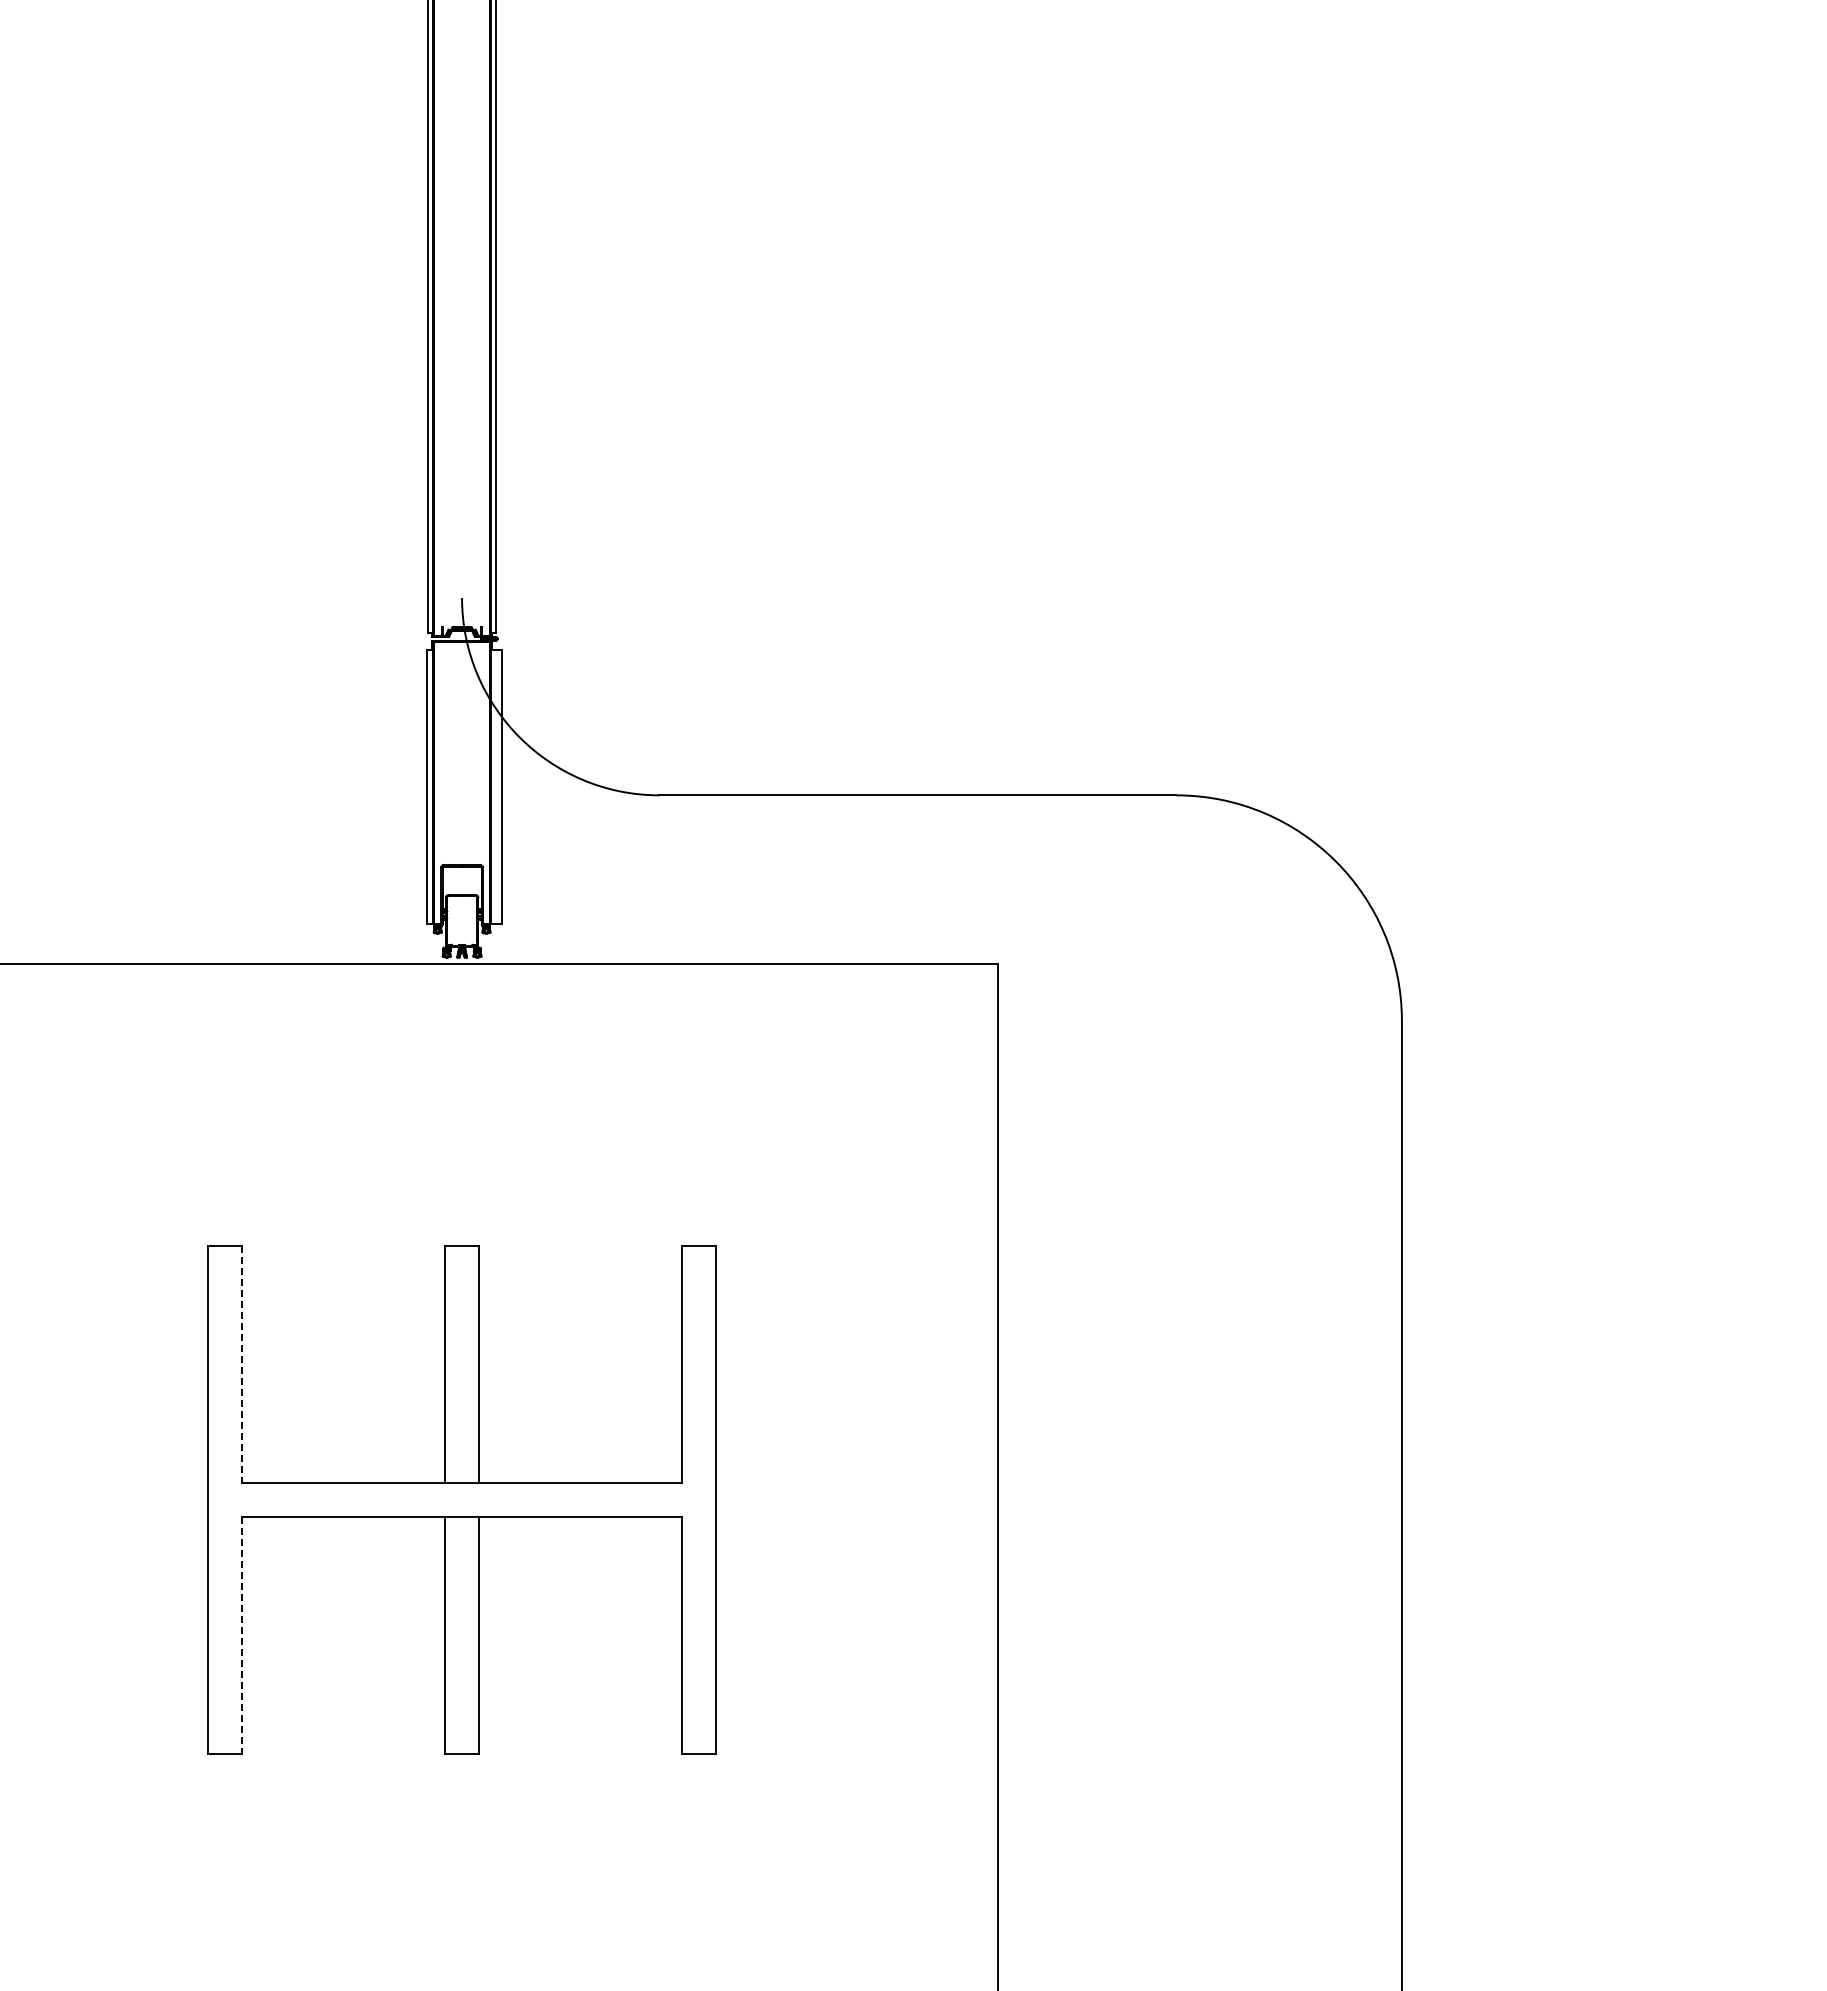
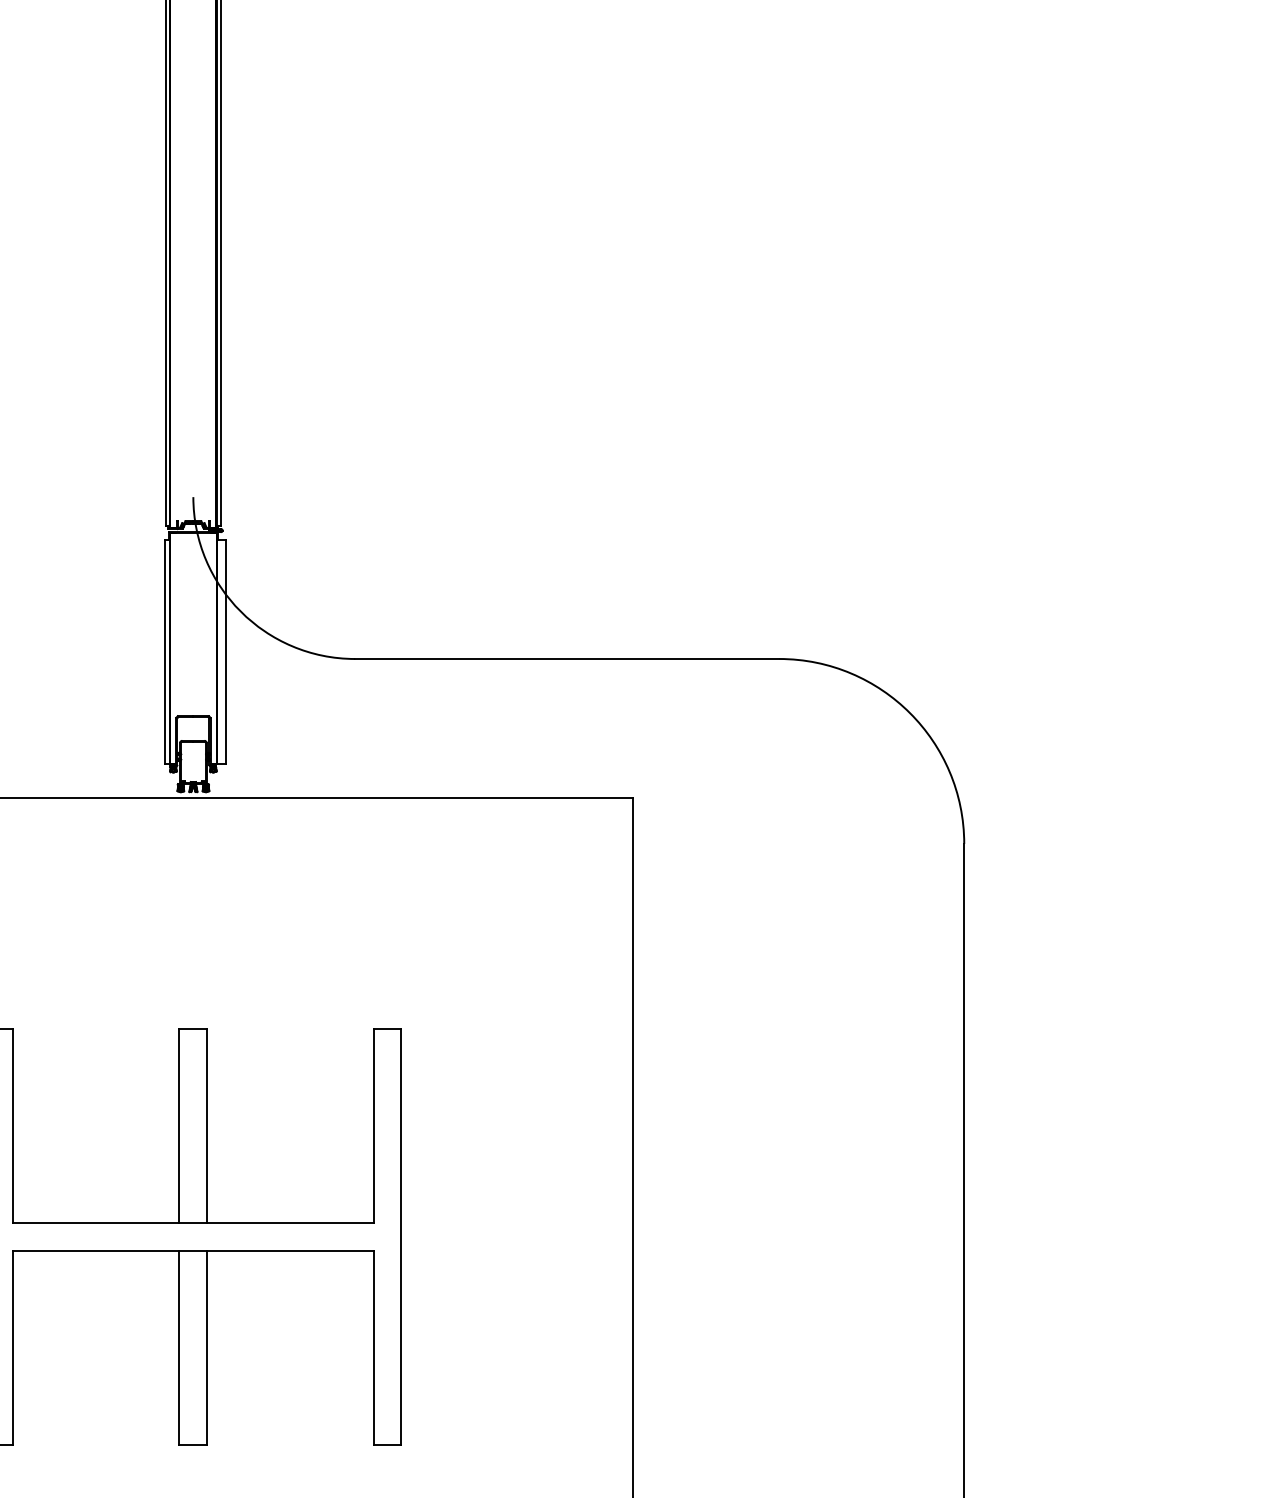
line: (242, 1365) -> (13, 1126), dashed -> solid
line: (242, 1635) -> (13, 1348), dashed -> solid

